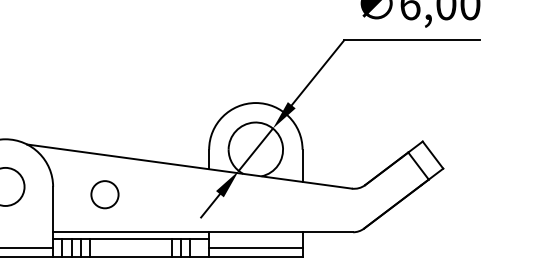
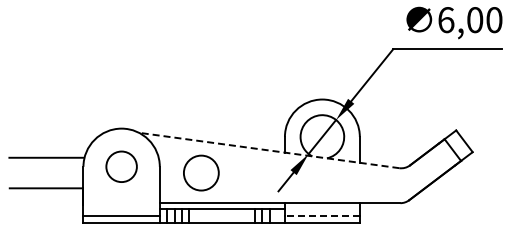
line: (188, 166) -> (268, 150), solid -> dashed
circle: (105, 194) -> (201, 172), size x1.6
line: (254, 247) -> (321, 215), solid -> dashed

